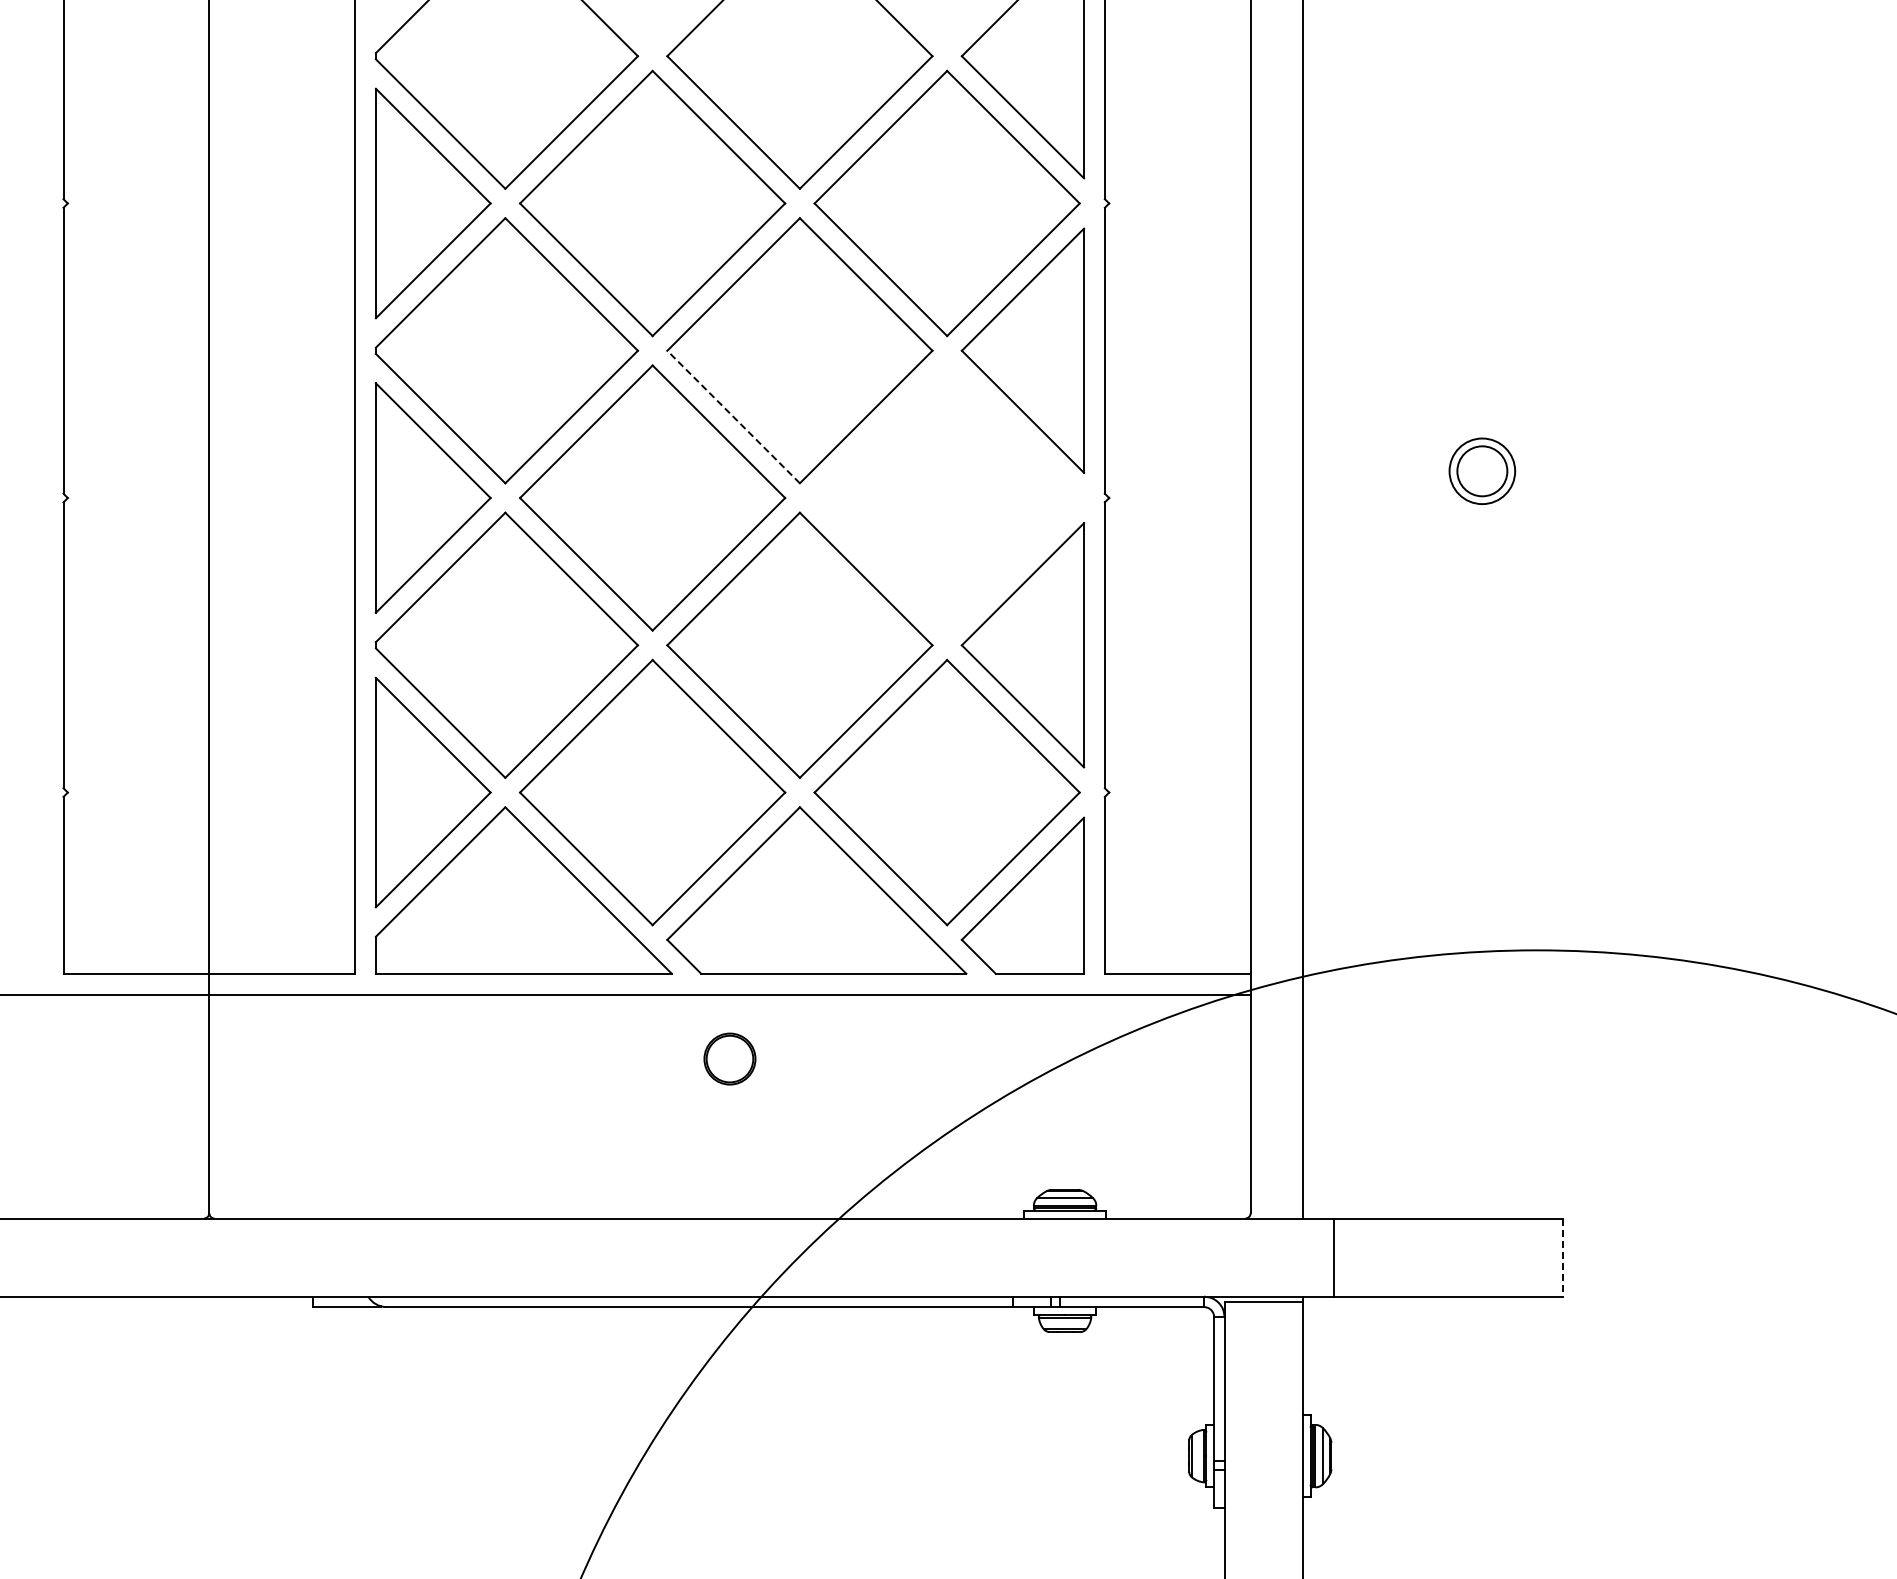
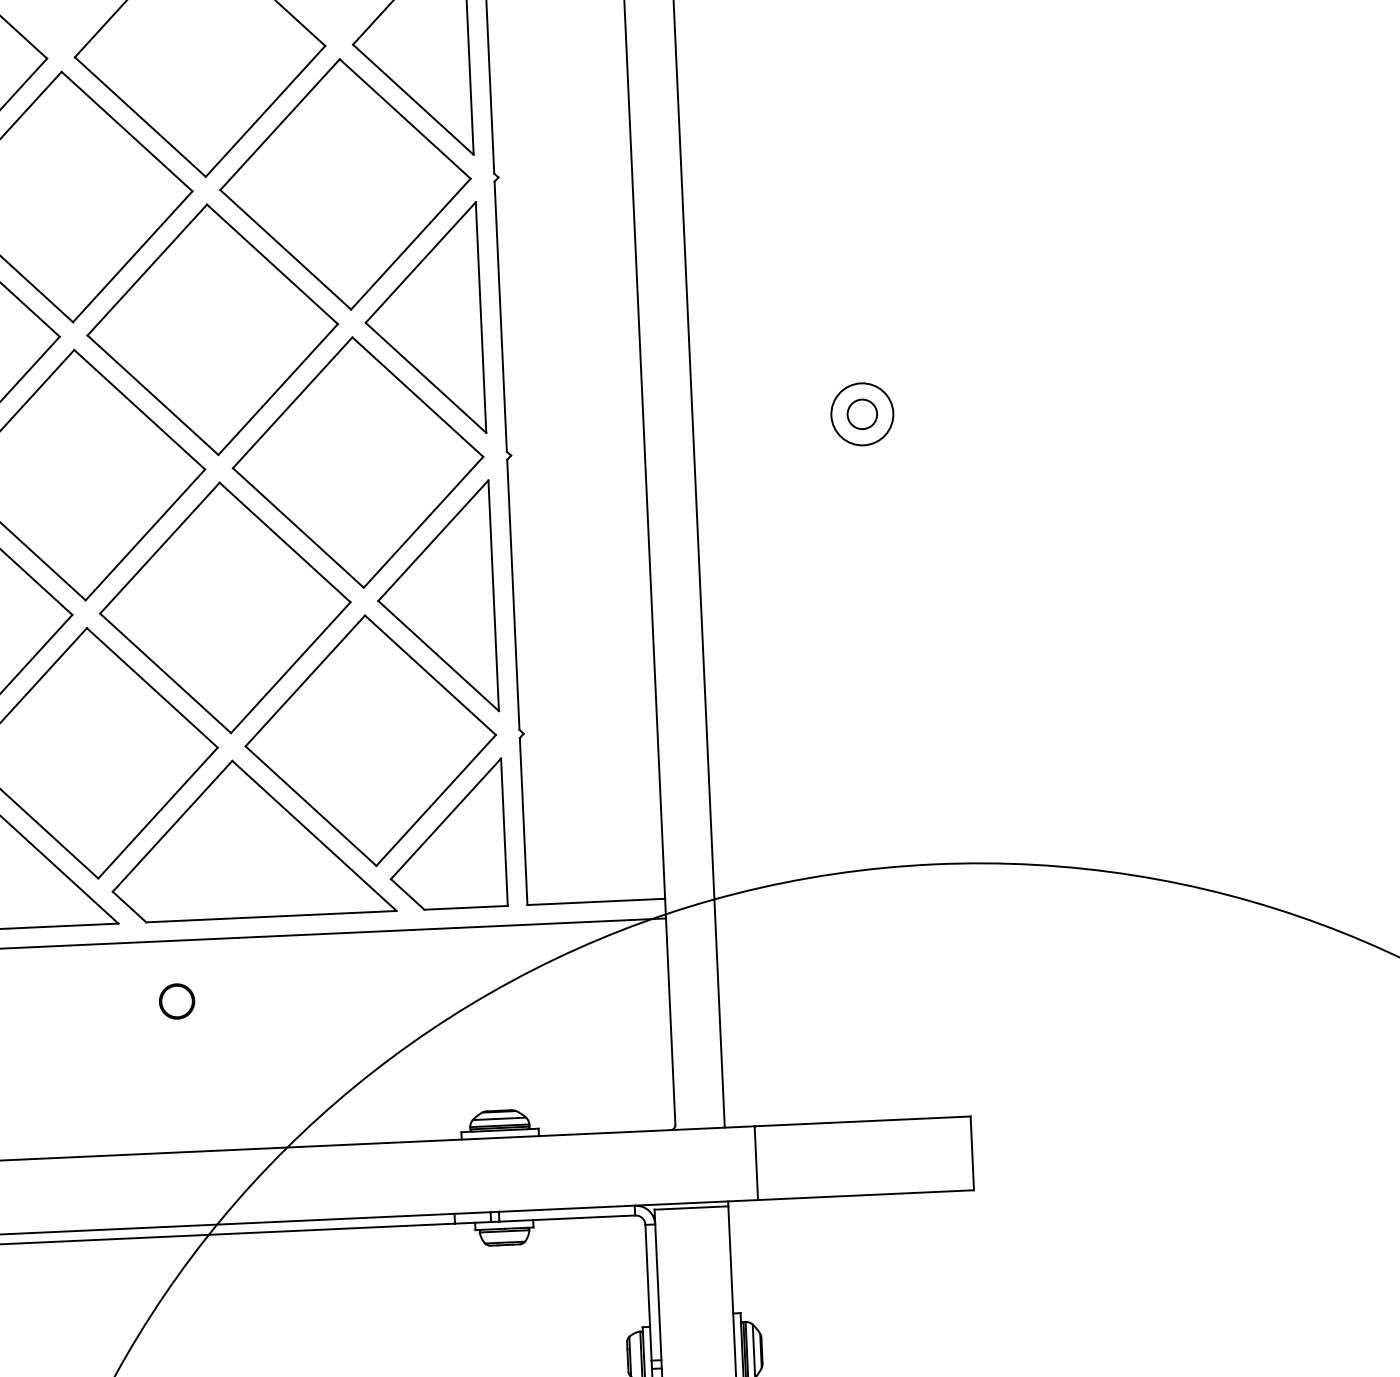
line: (733, 417) -> (152, 395), dashed -> solid
circle: (1481, 470) -> (861, 413), size x0.62
part: (946, 497) -> (357, 462), added
part: (729, 1058) -> (176, 1001), size x0.71
line: (1563, 1258) -> (972, 1154), dashed -> solid

